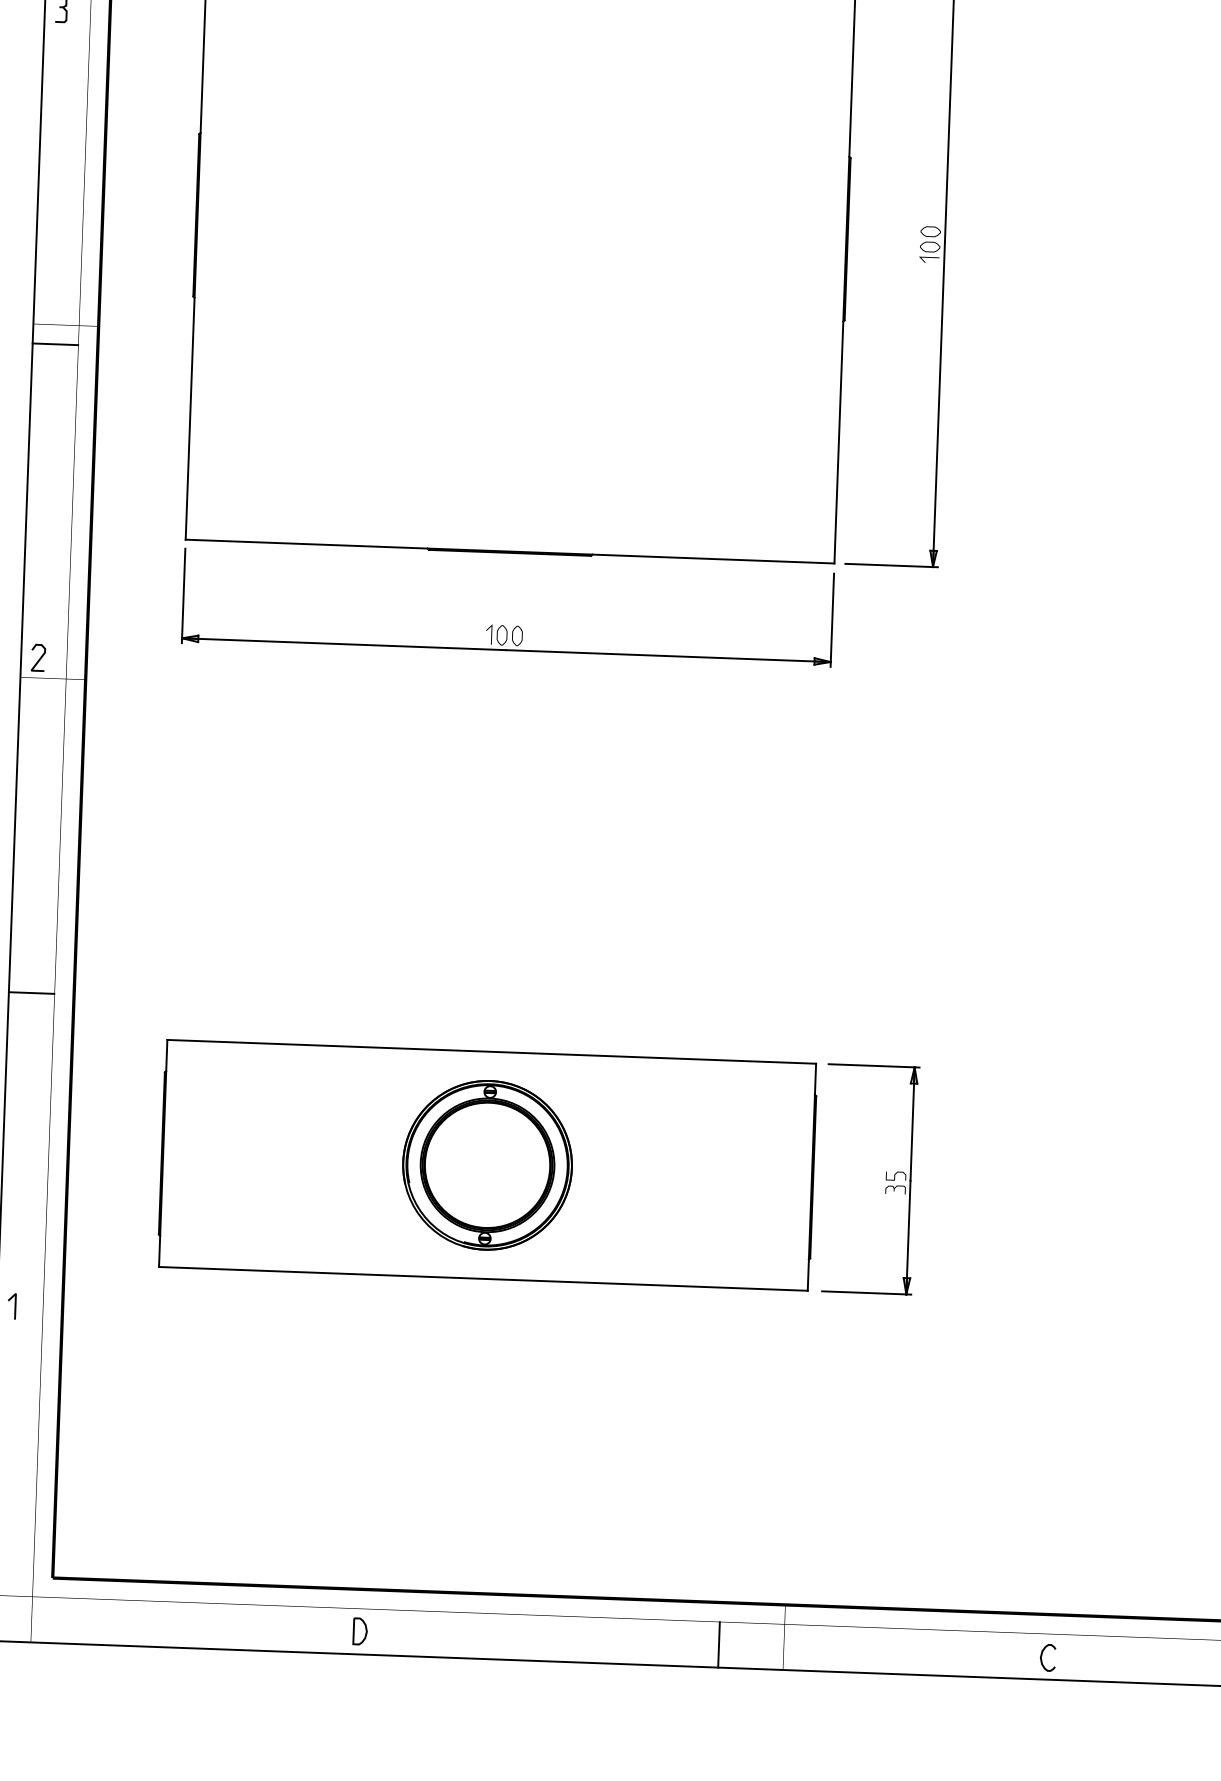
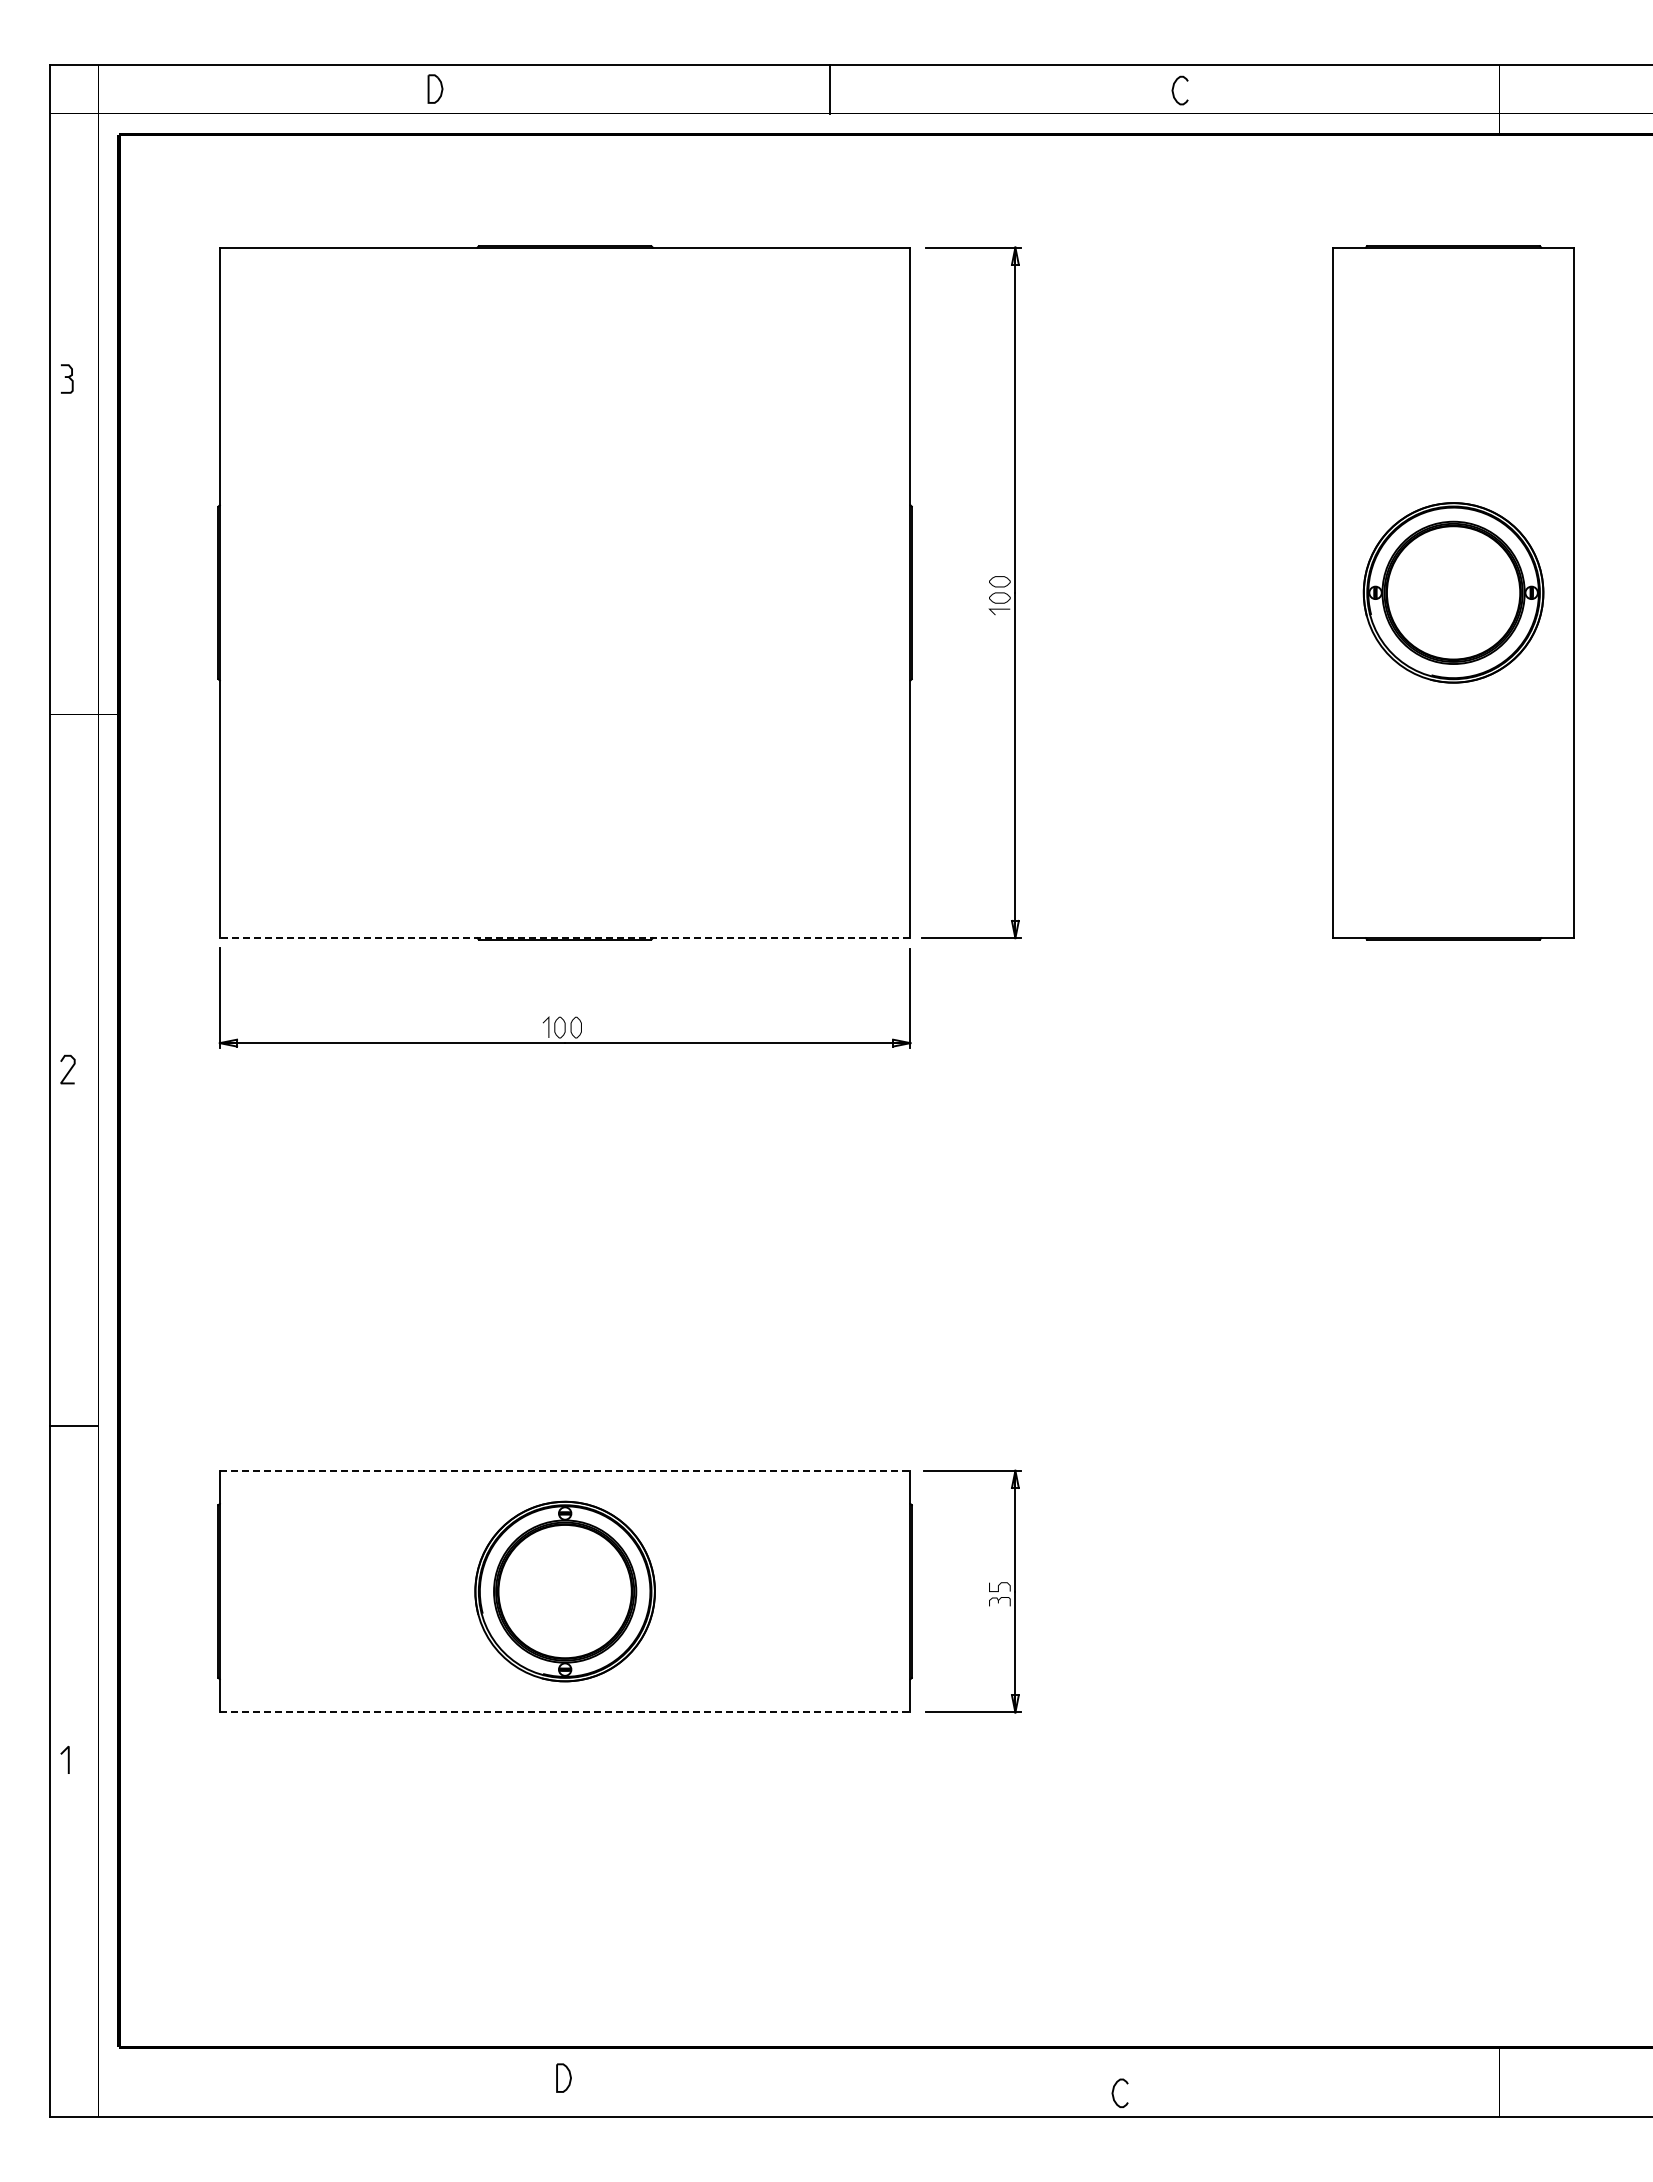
line: (55, 344) -> (73, 735), removed
line: (509, 551) -> (564, 938), solid -> dashed
line: (492, 1051) -> (565, 1470), solid -> dashed
line: (483, 1278) -> (565, 1712), solid -> dashed
part: (359, 1630) -> (563, 2077), moved
line: (718, 1645) -> (829, 2092), removed
curve: (1042, 1654) -> (1114, 2089), moved

